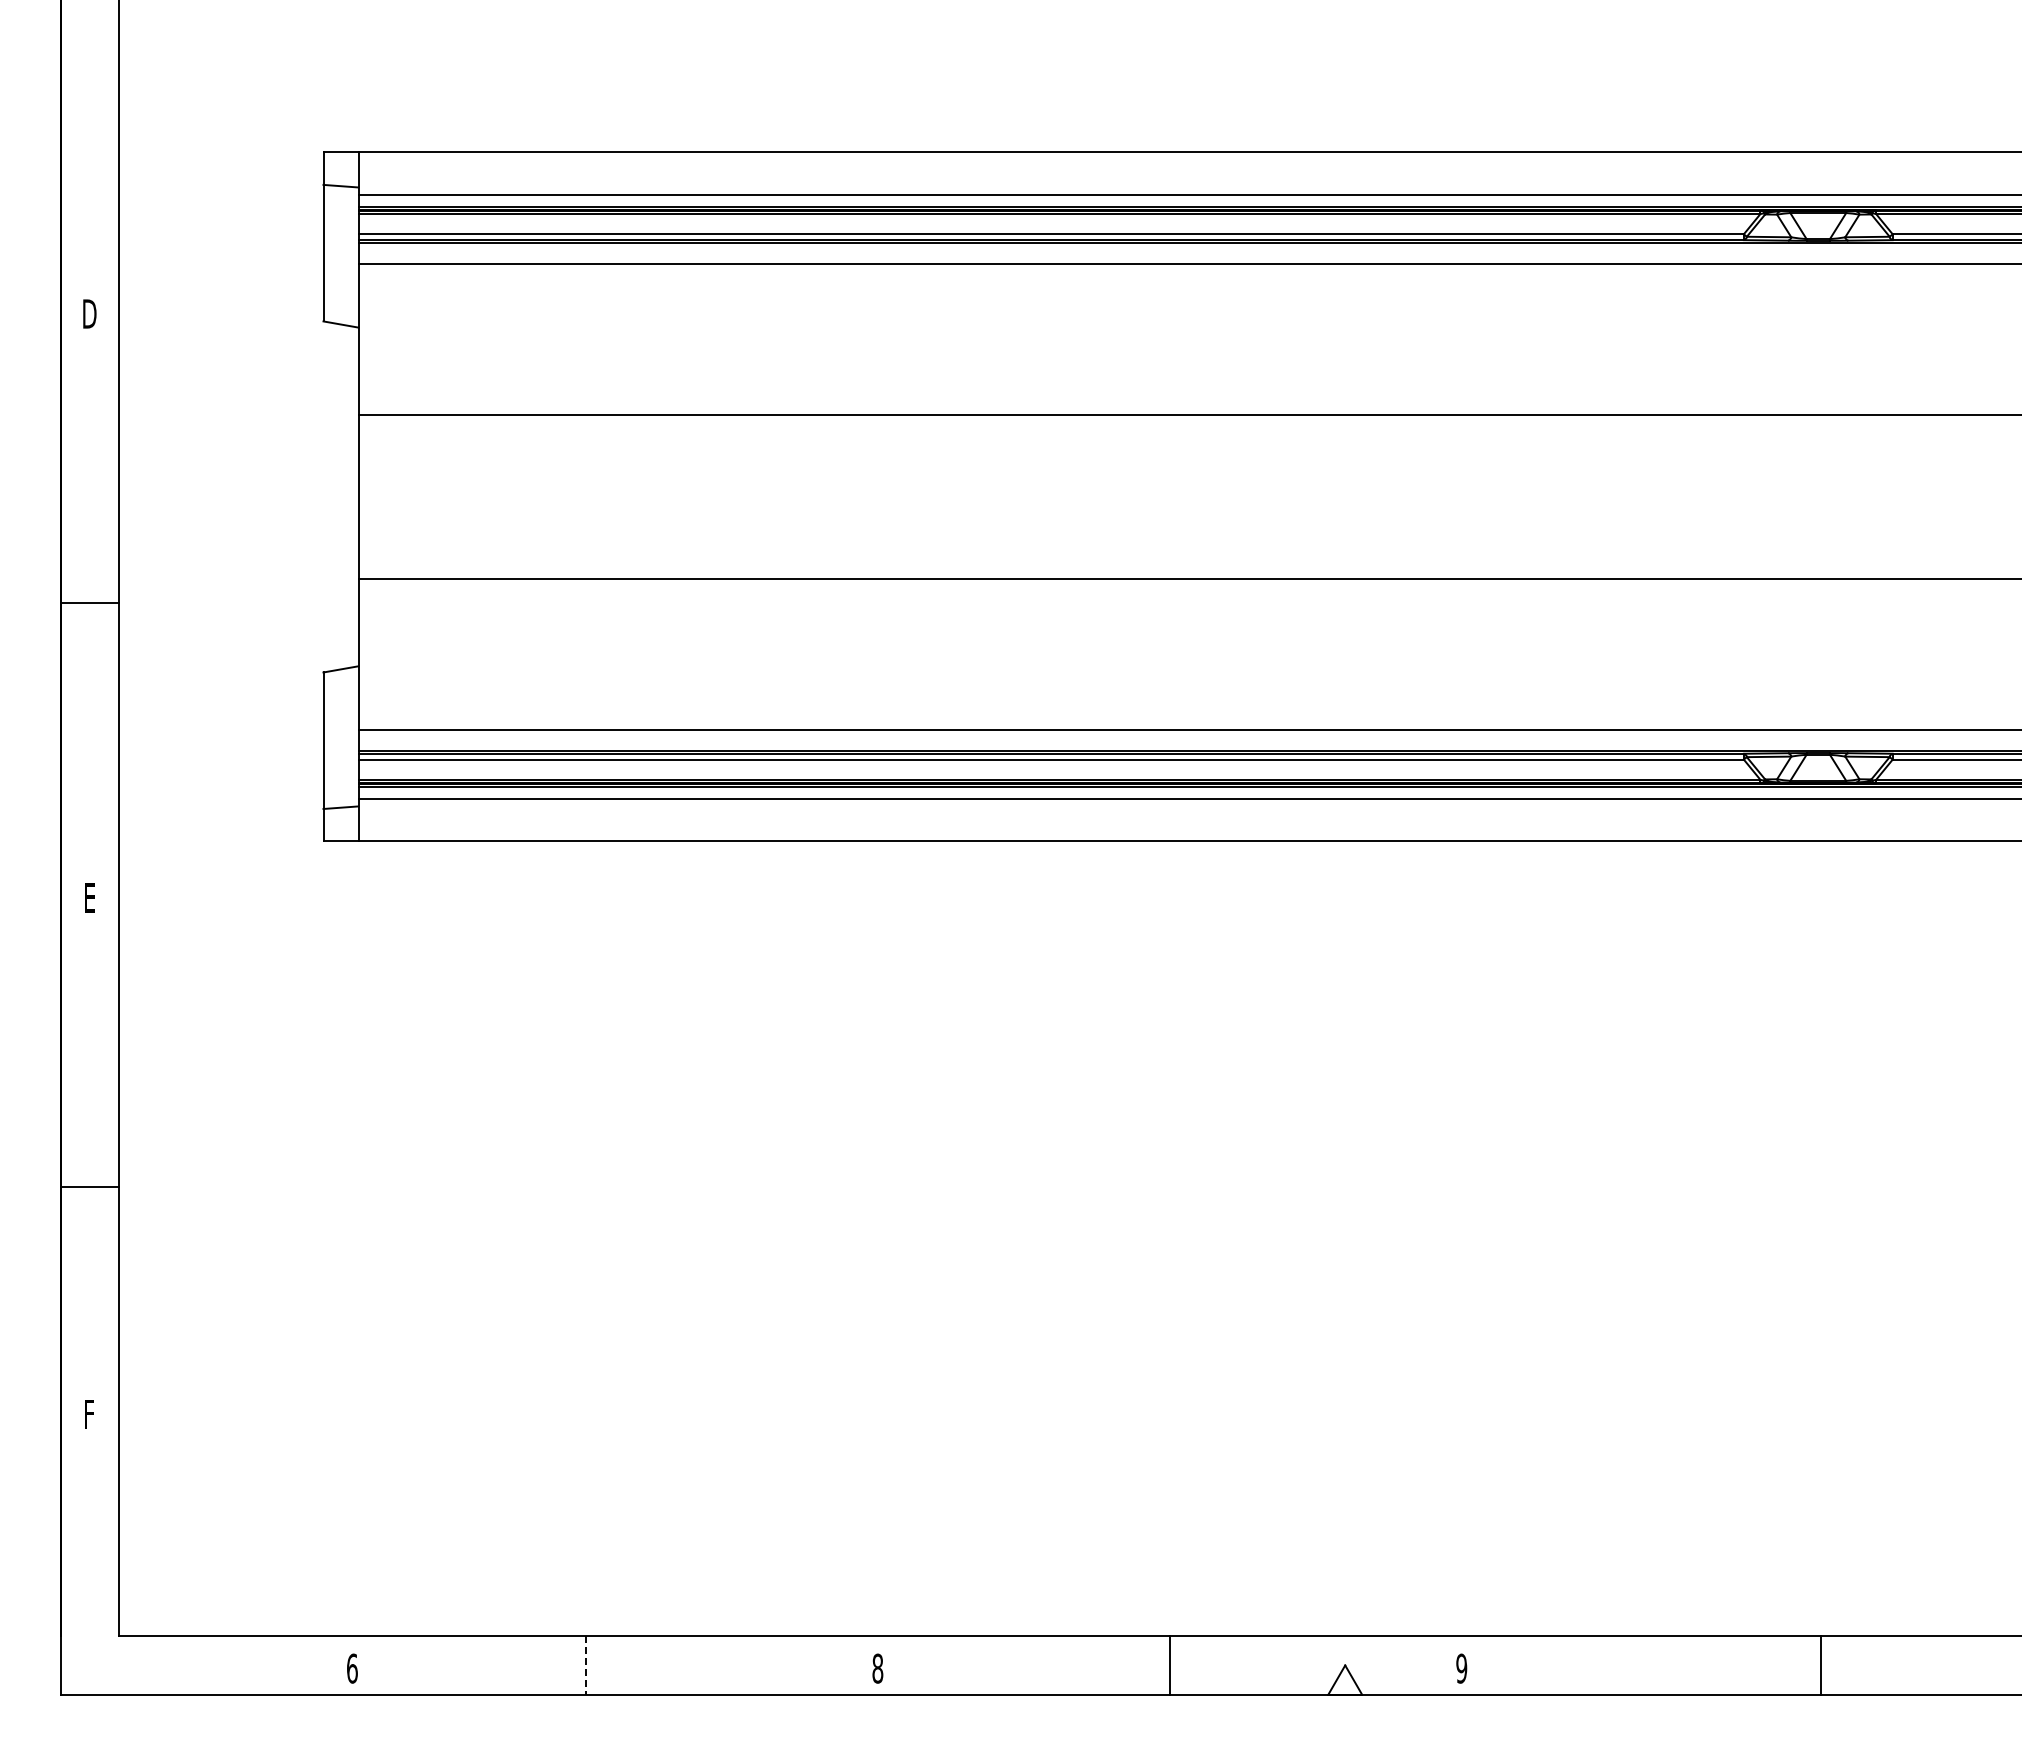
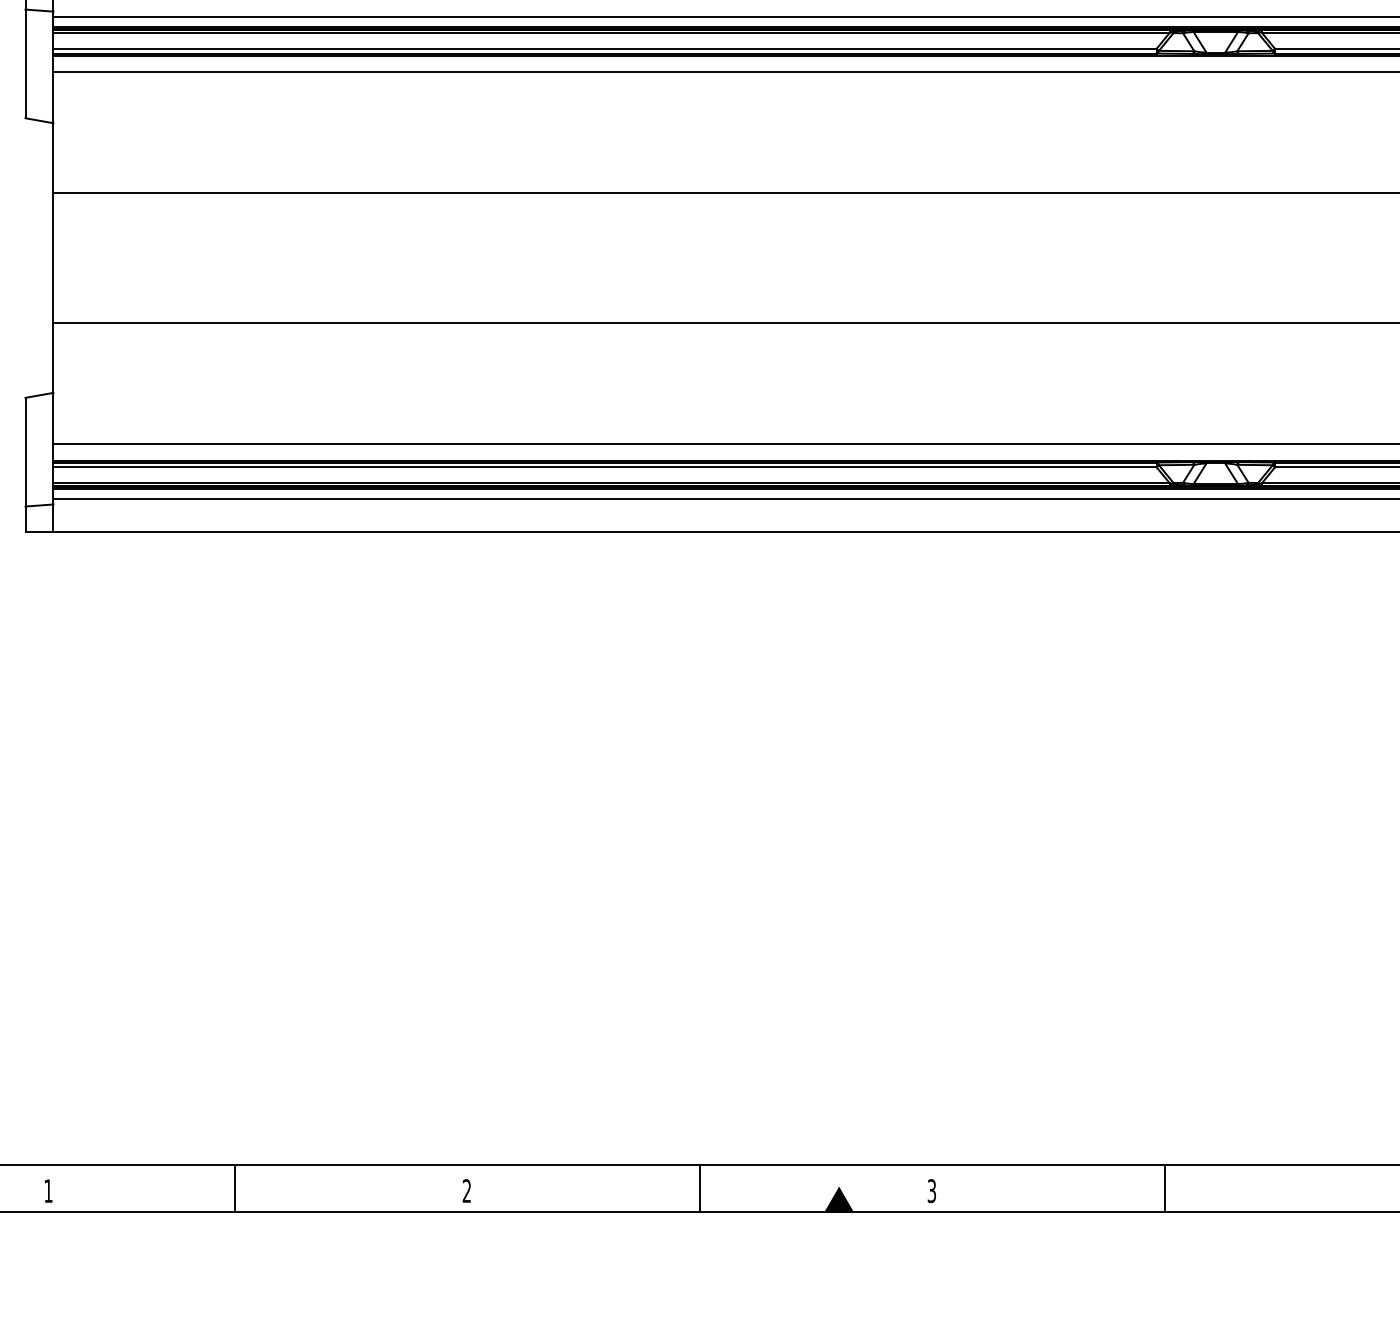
line: (586, 1665) -> (234, 1188), dashed -> solid
line: (1820, 1665) -> (1164, 1188), moved
text: (352, 1668) -> (48, 1190), 6 -> 1
text: (877, 1668) -> (466, 1190), 8 -> 2
text: (1461, 1668) -> (931, 1190), 9 -> 3
fill: (1345, 1679) -> (839, 1199), added

